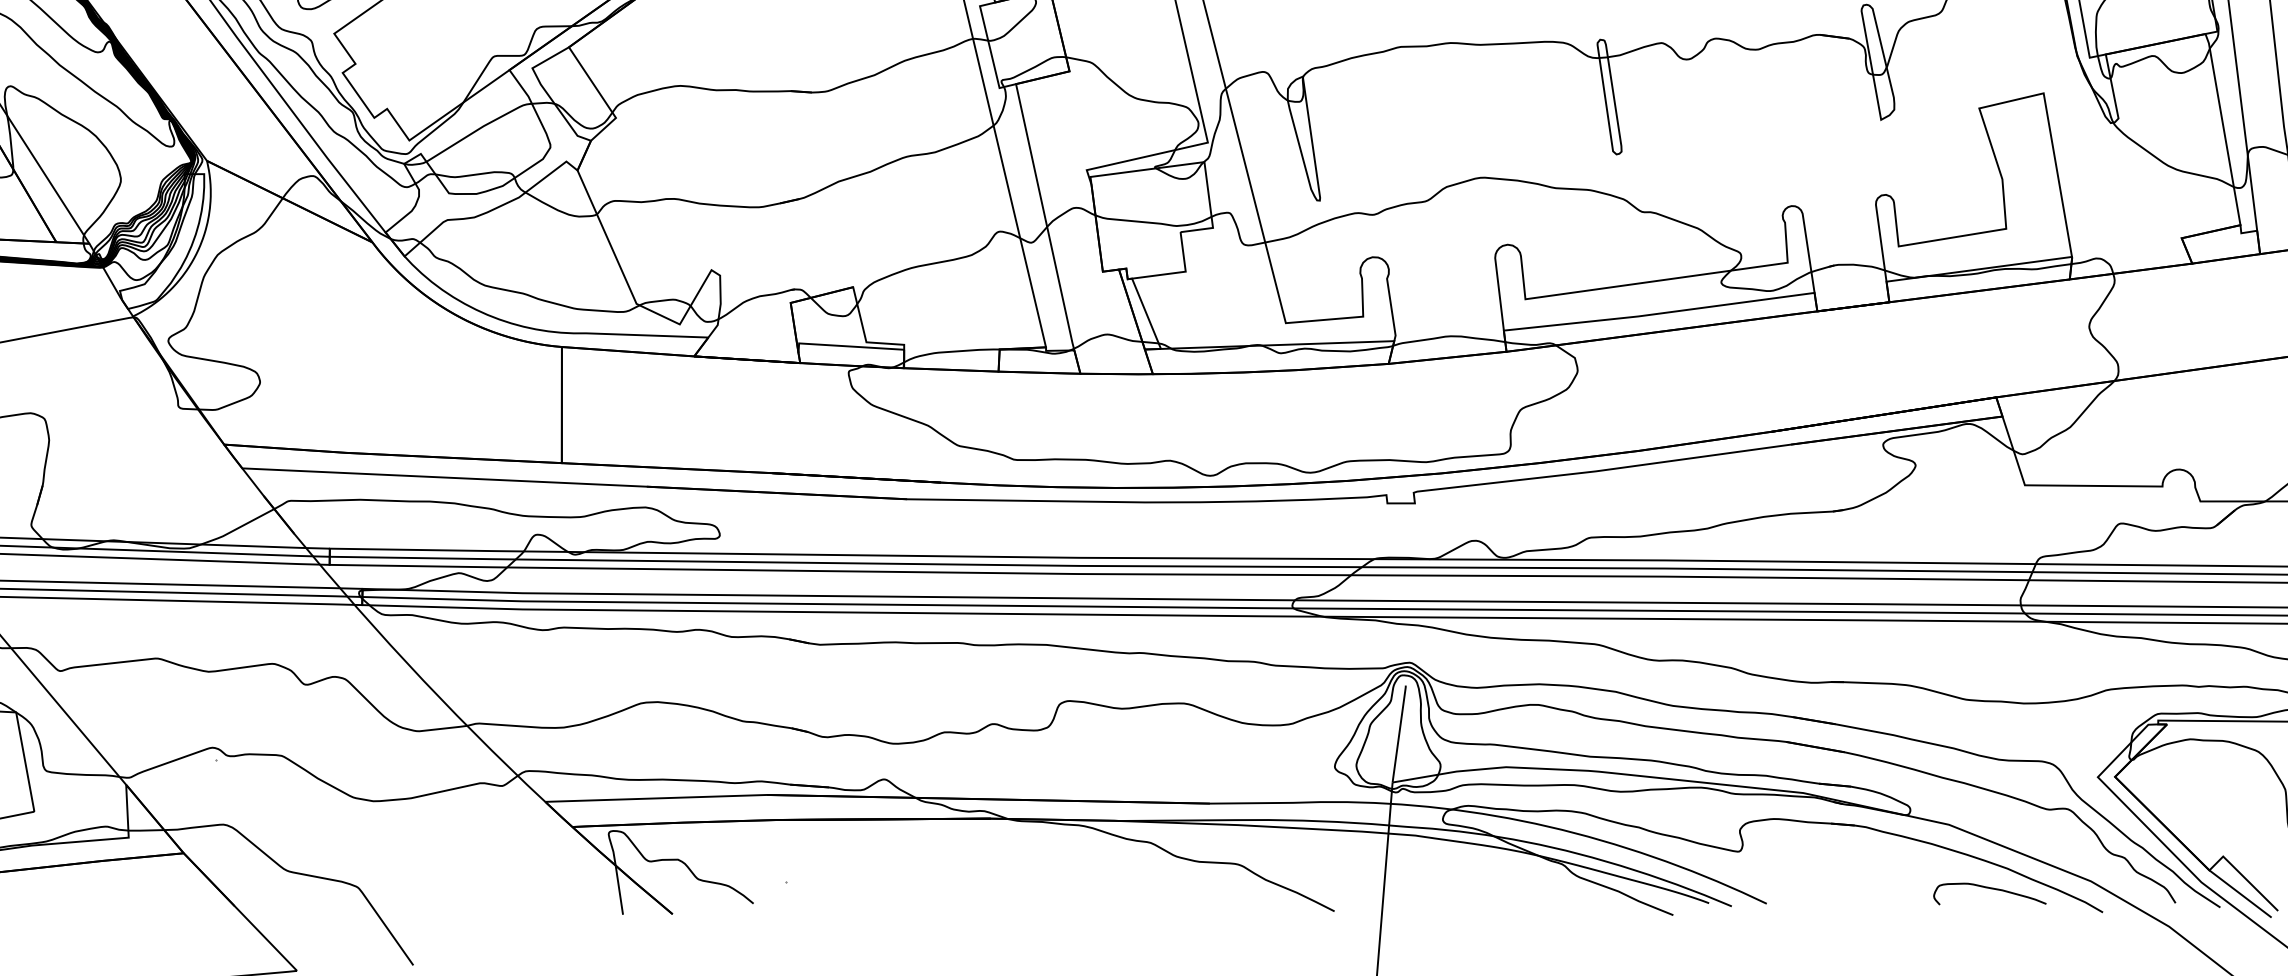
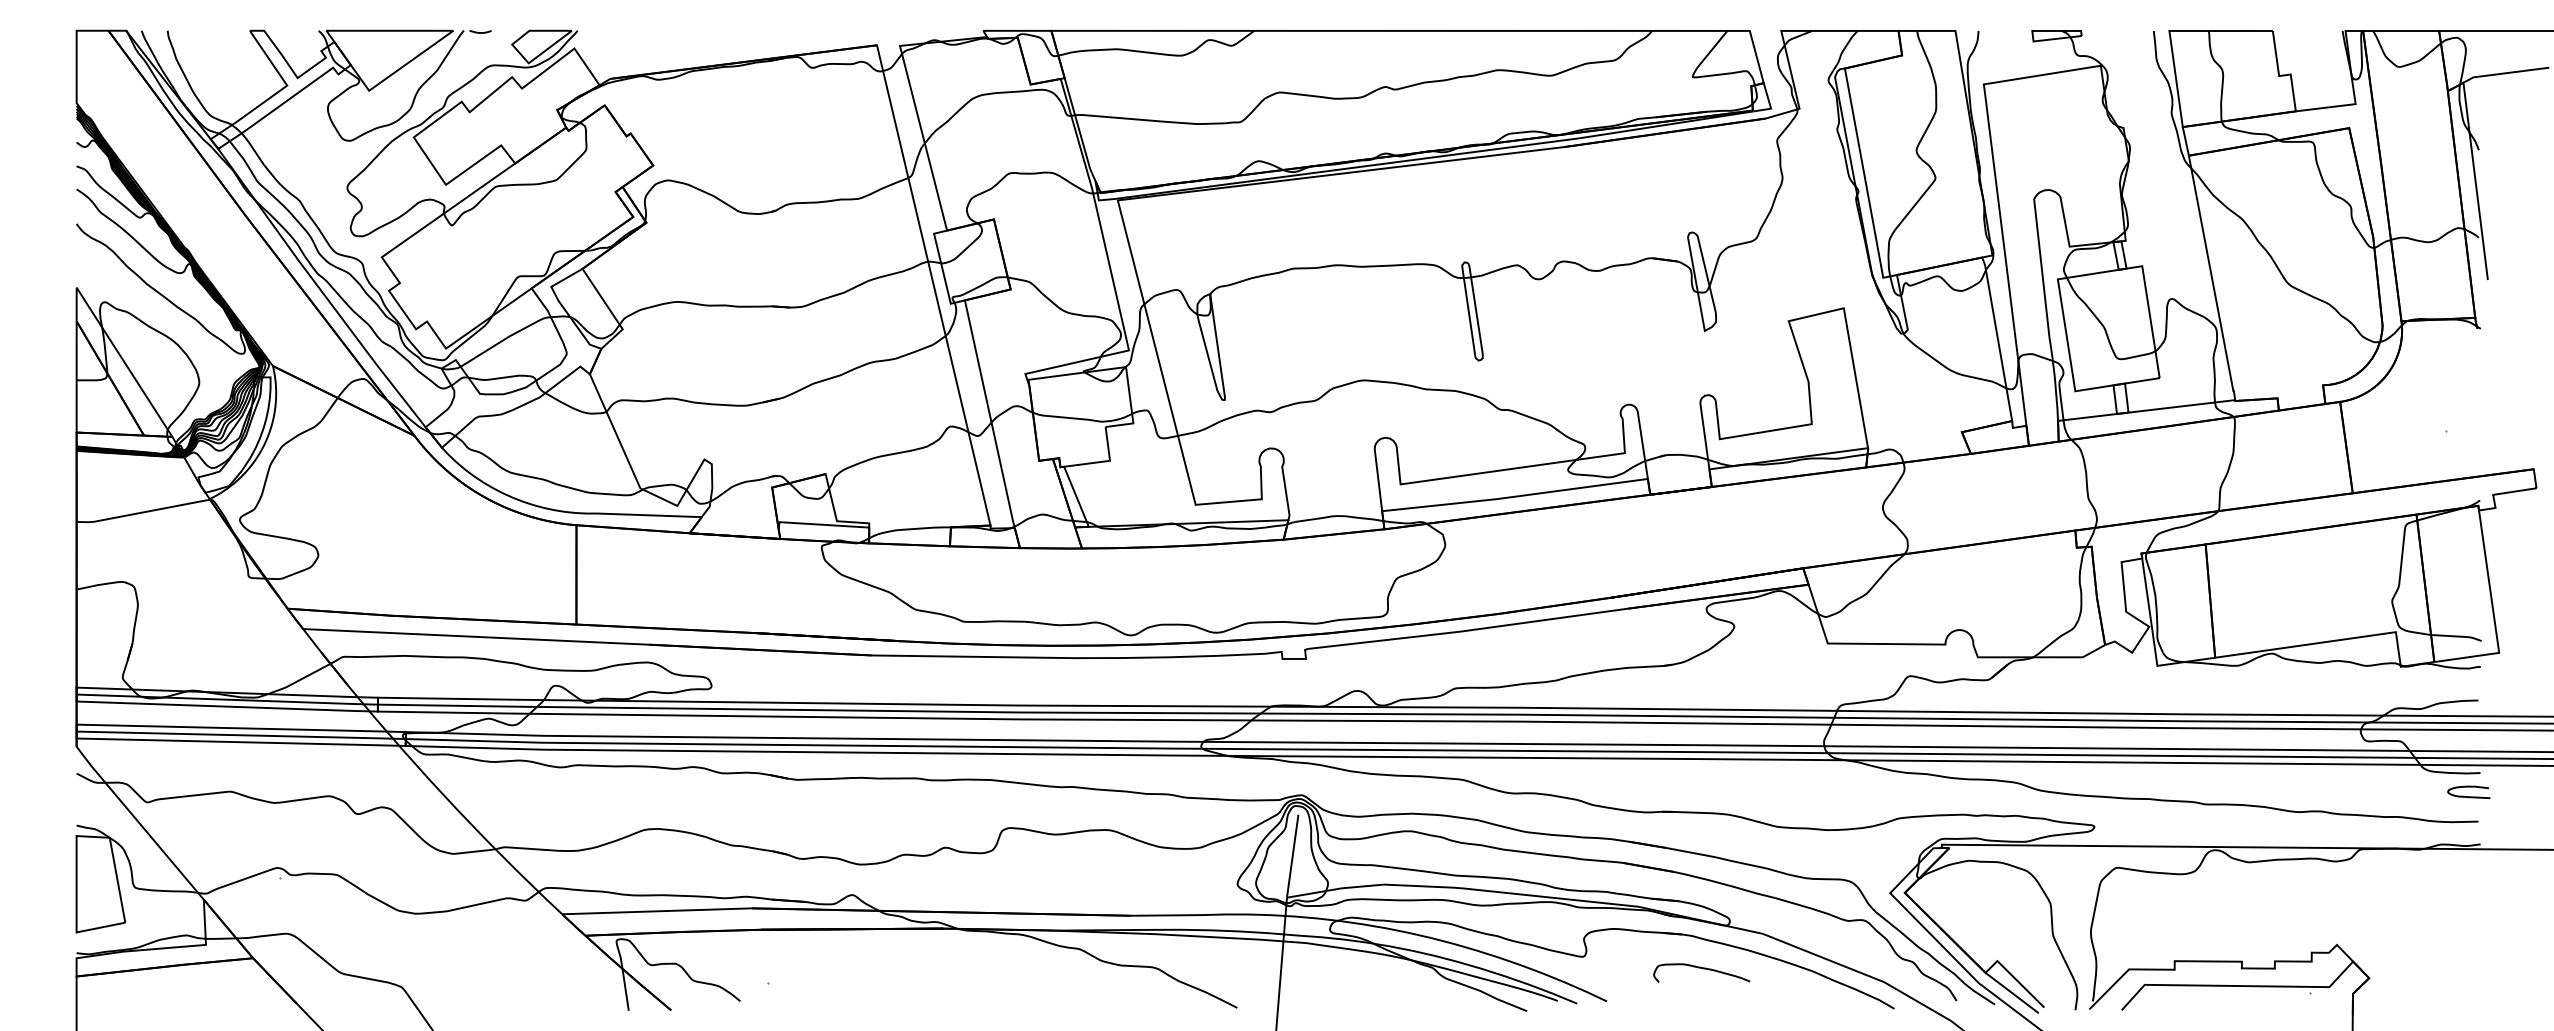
curve: (1991, 889) -> (1703, 969), moved

